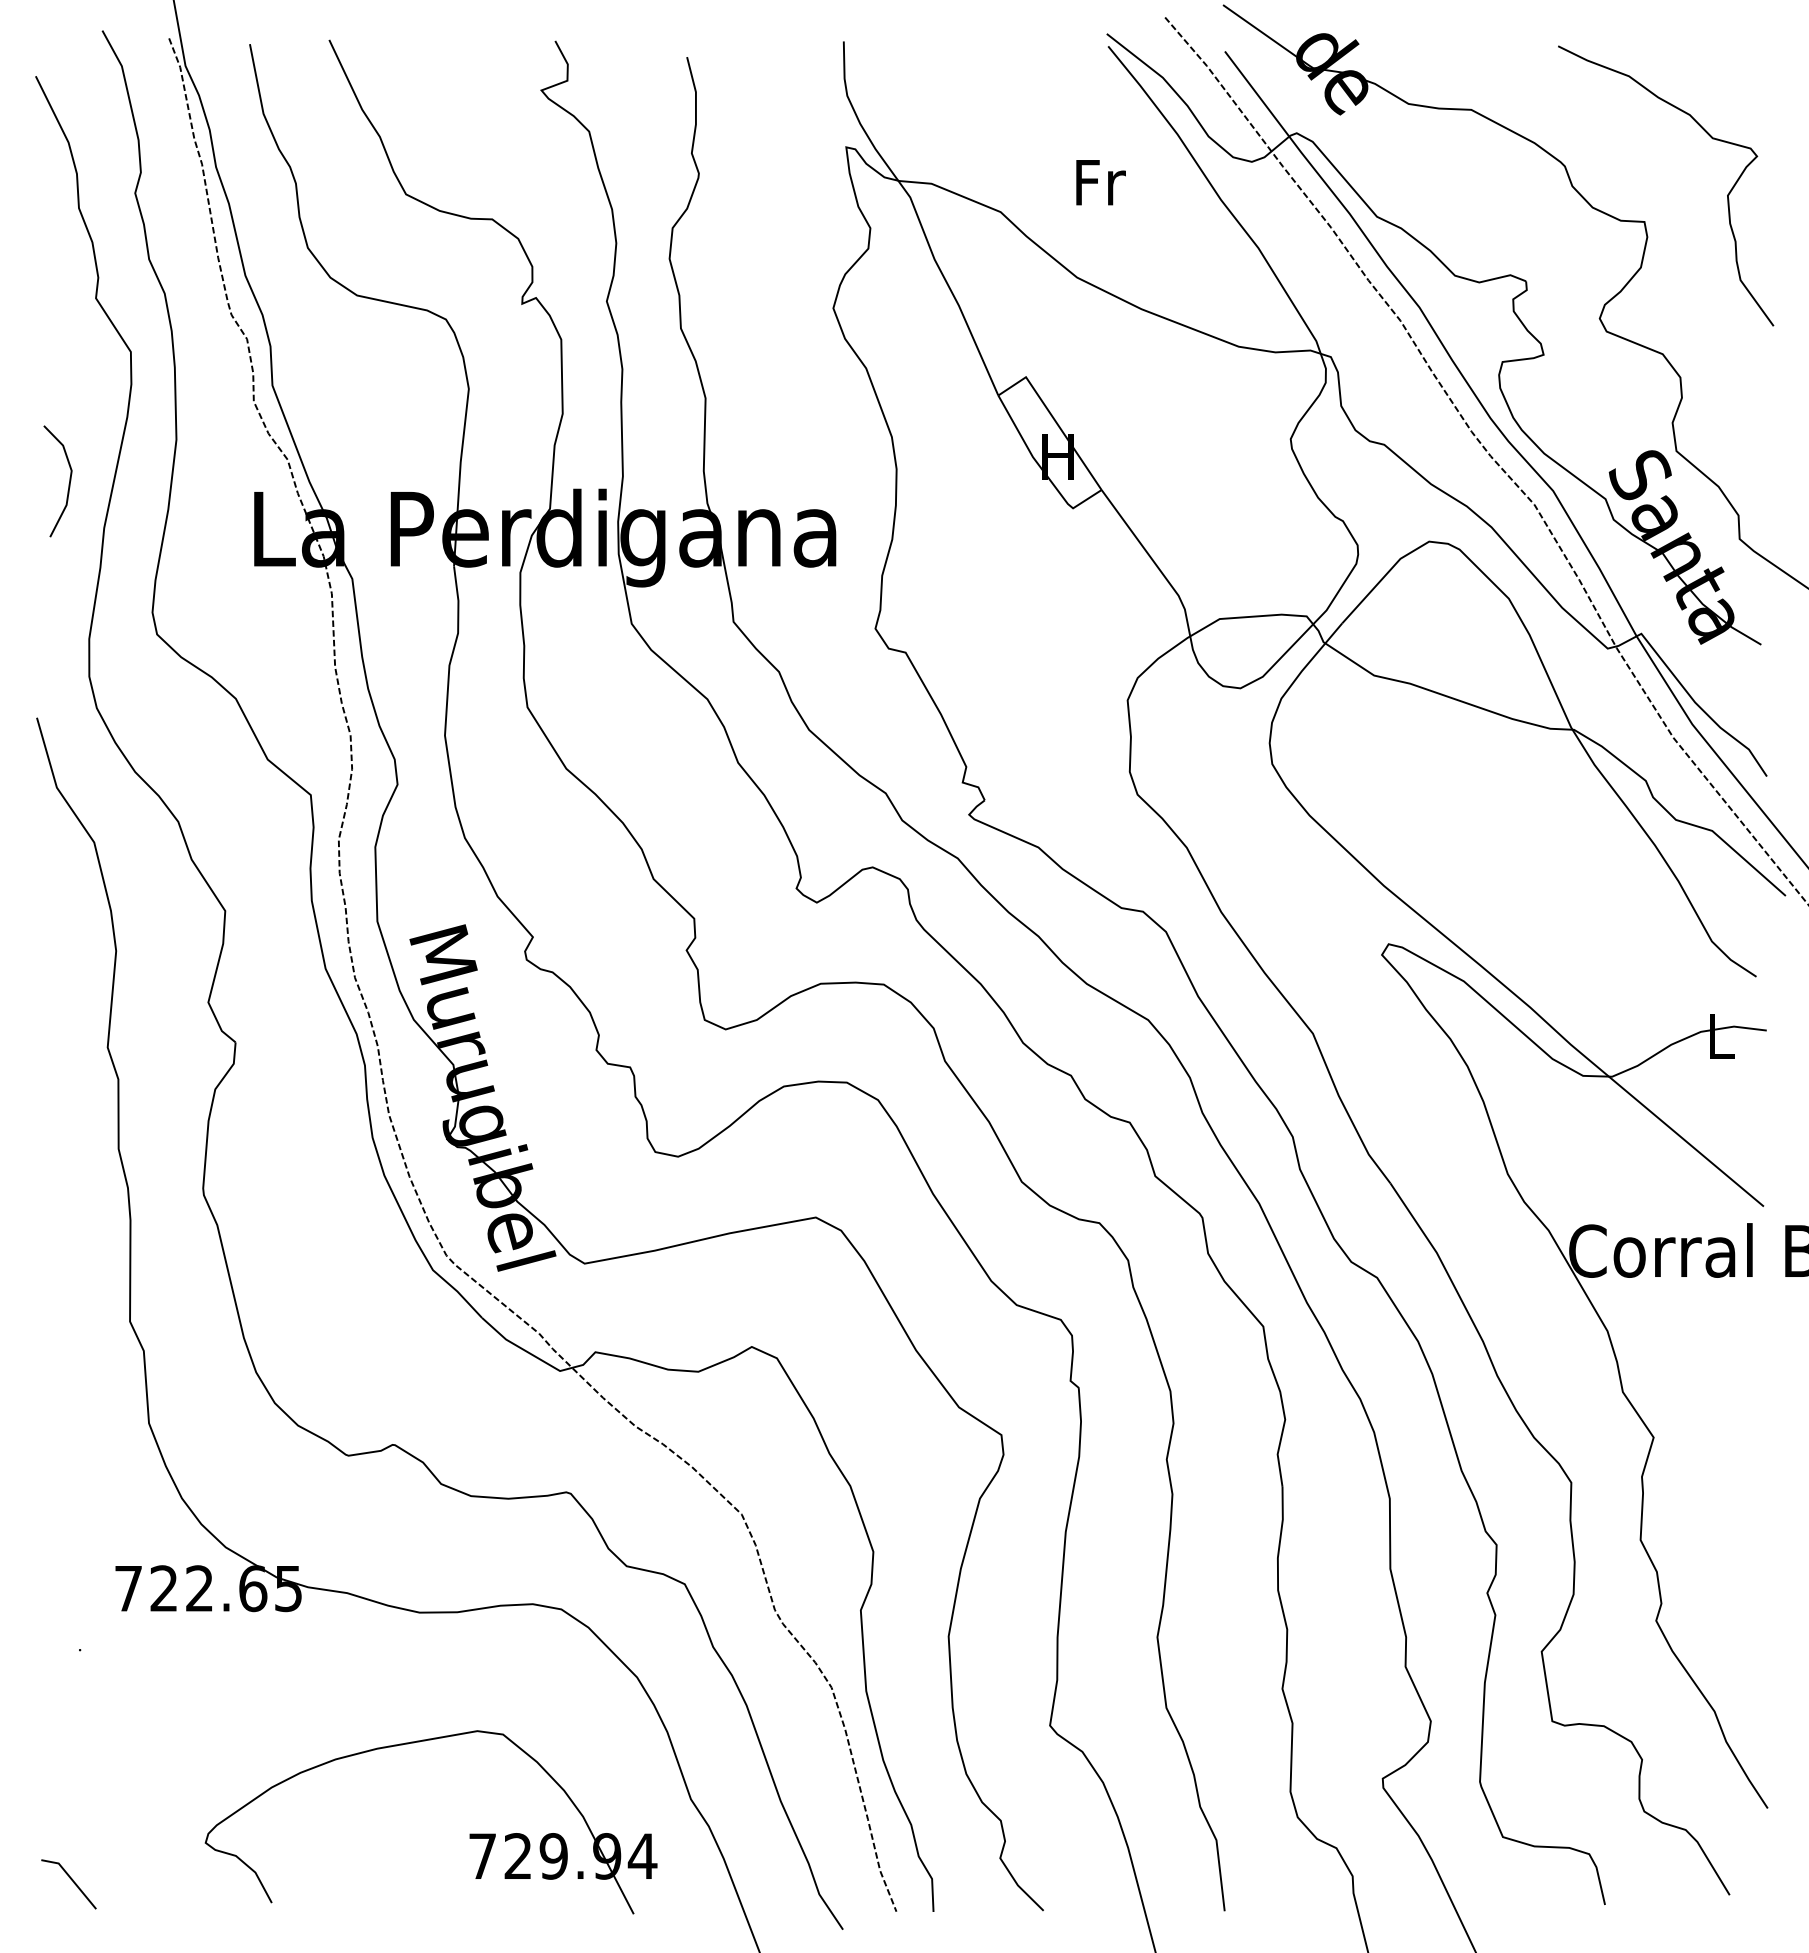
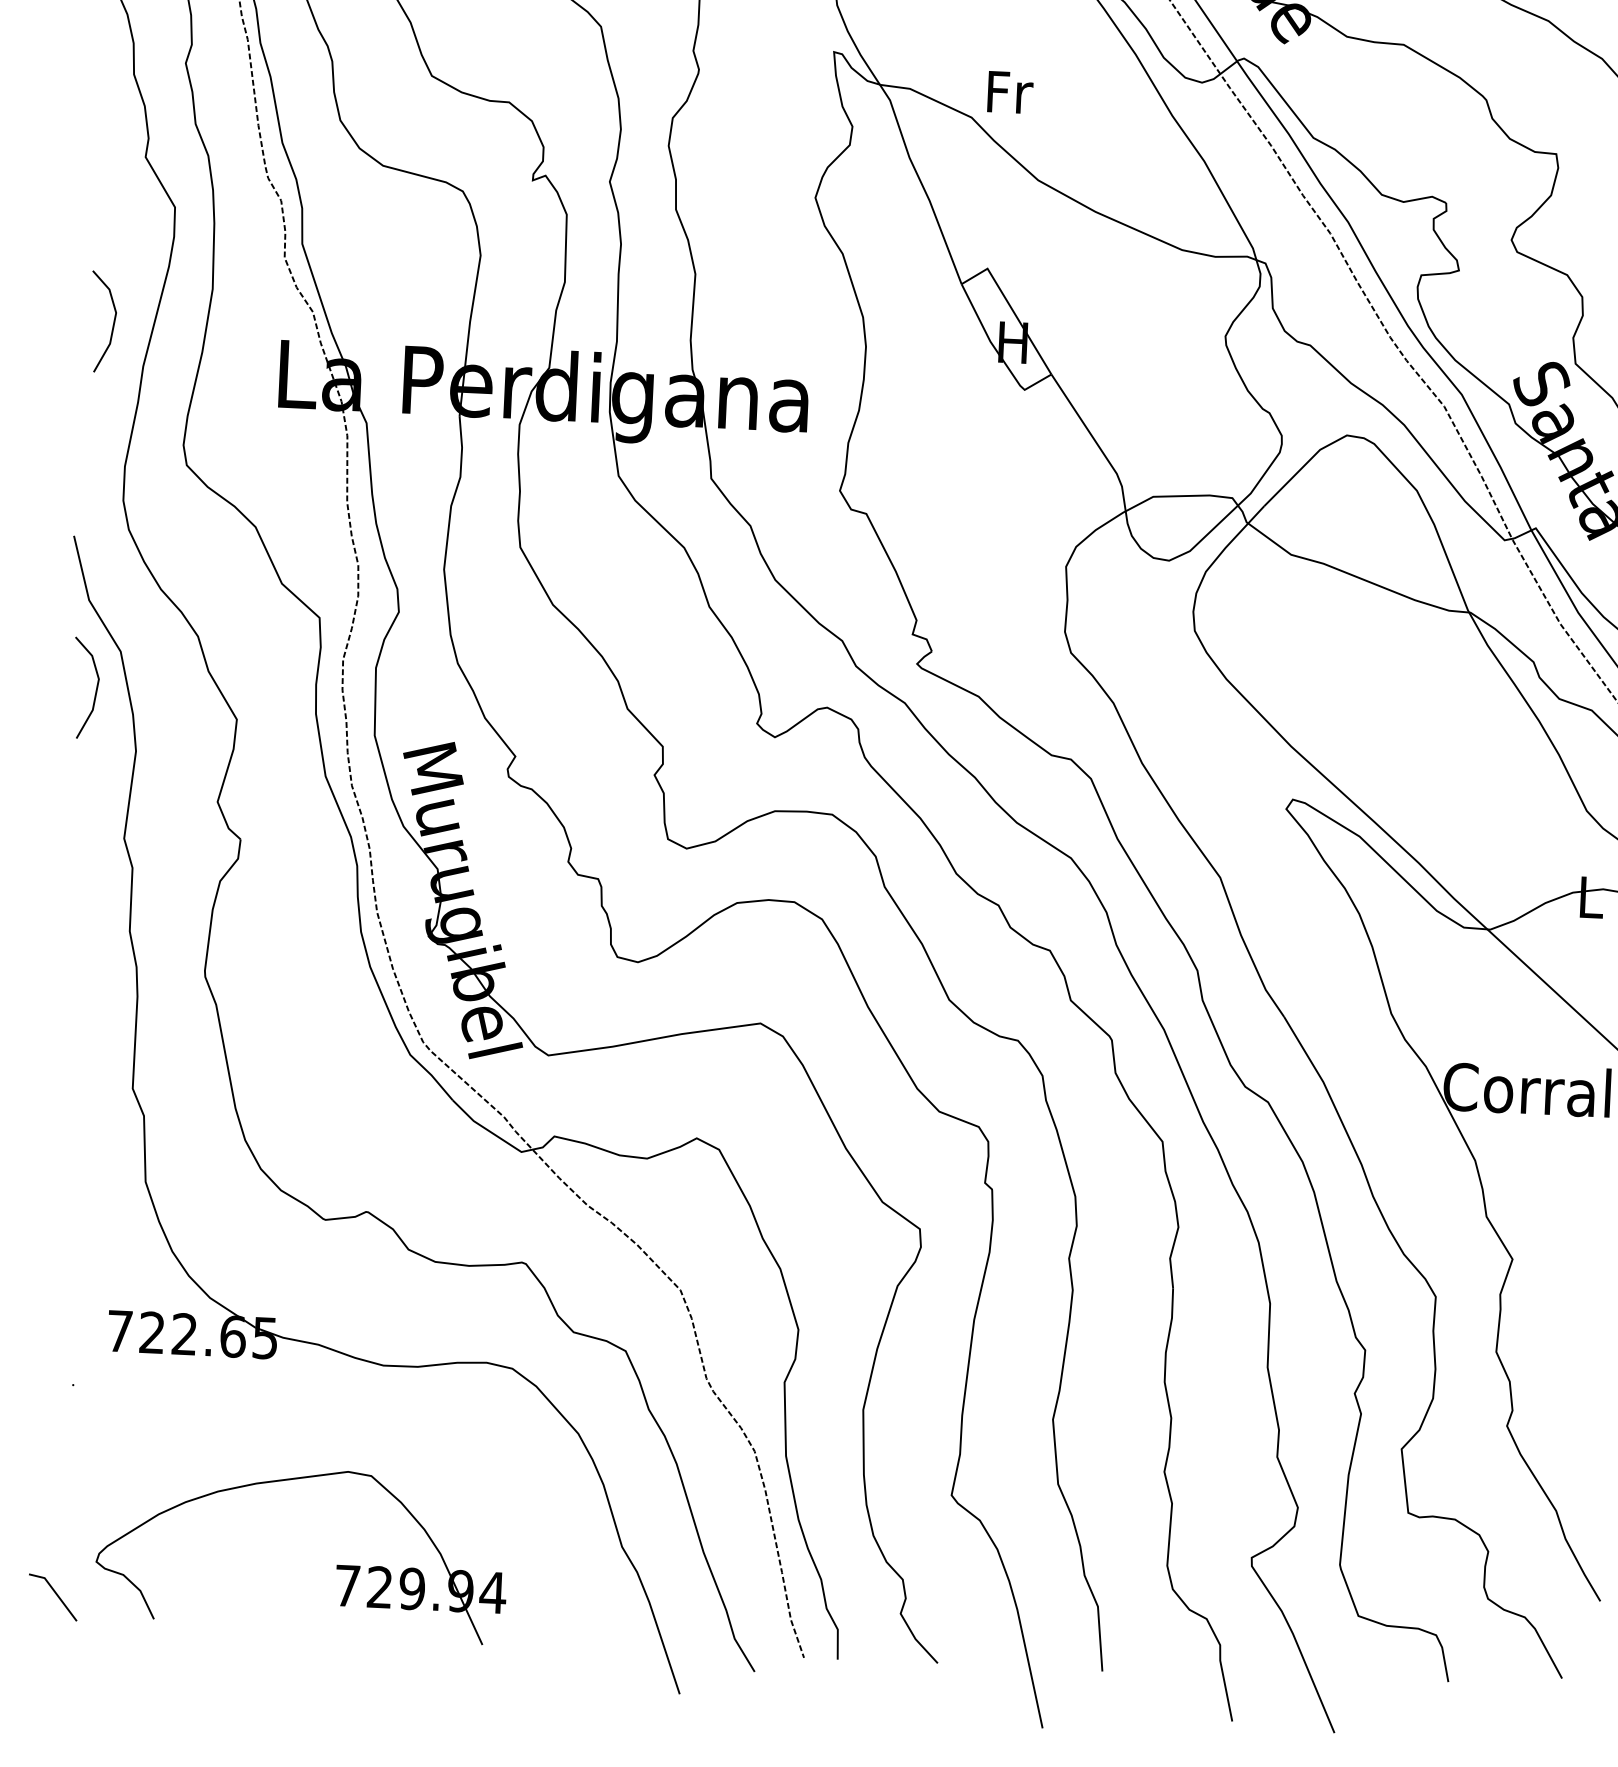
text: (1100, 182) -> (1009, 92), moved
line: (68, 886) -> (95, 690), added
part: (469, 1834) -> (336, 1565), moved

